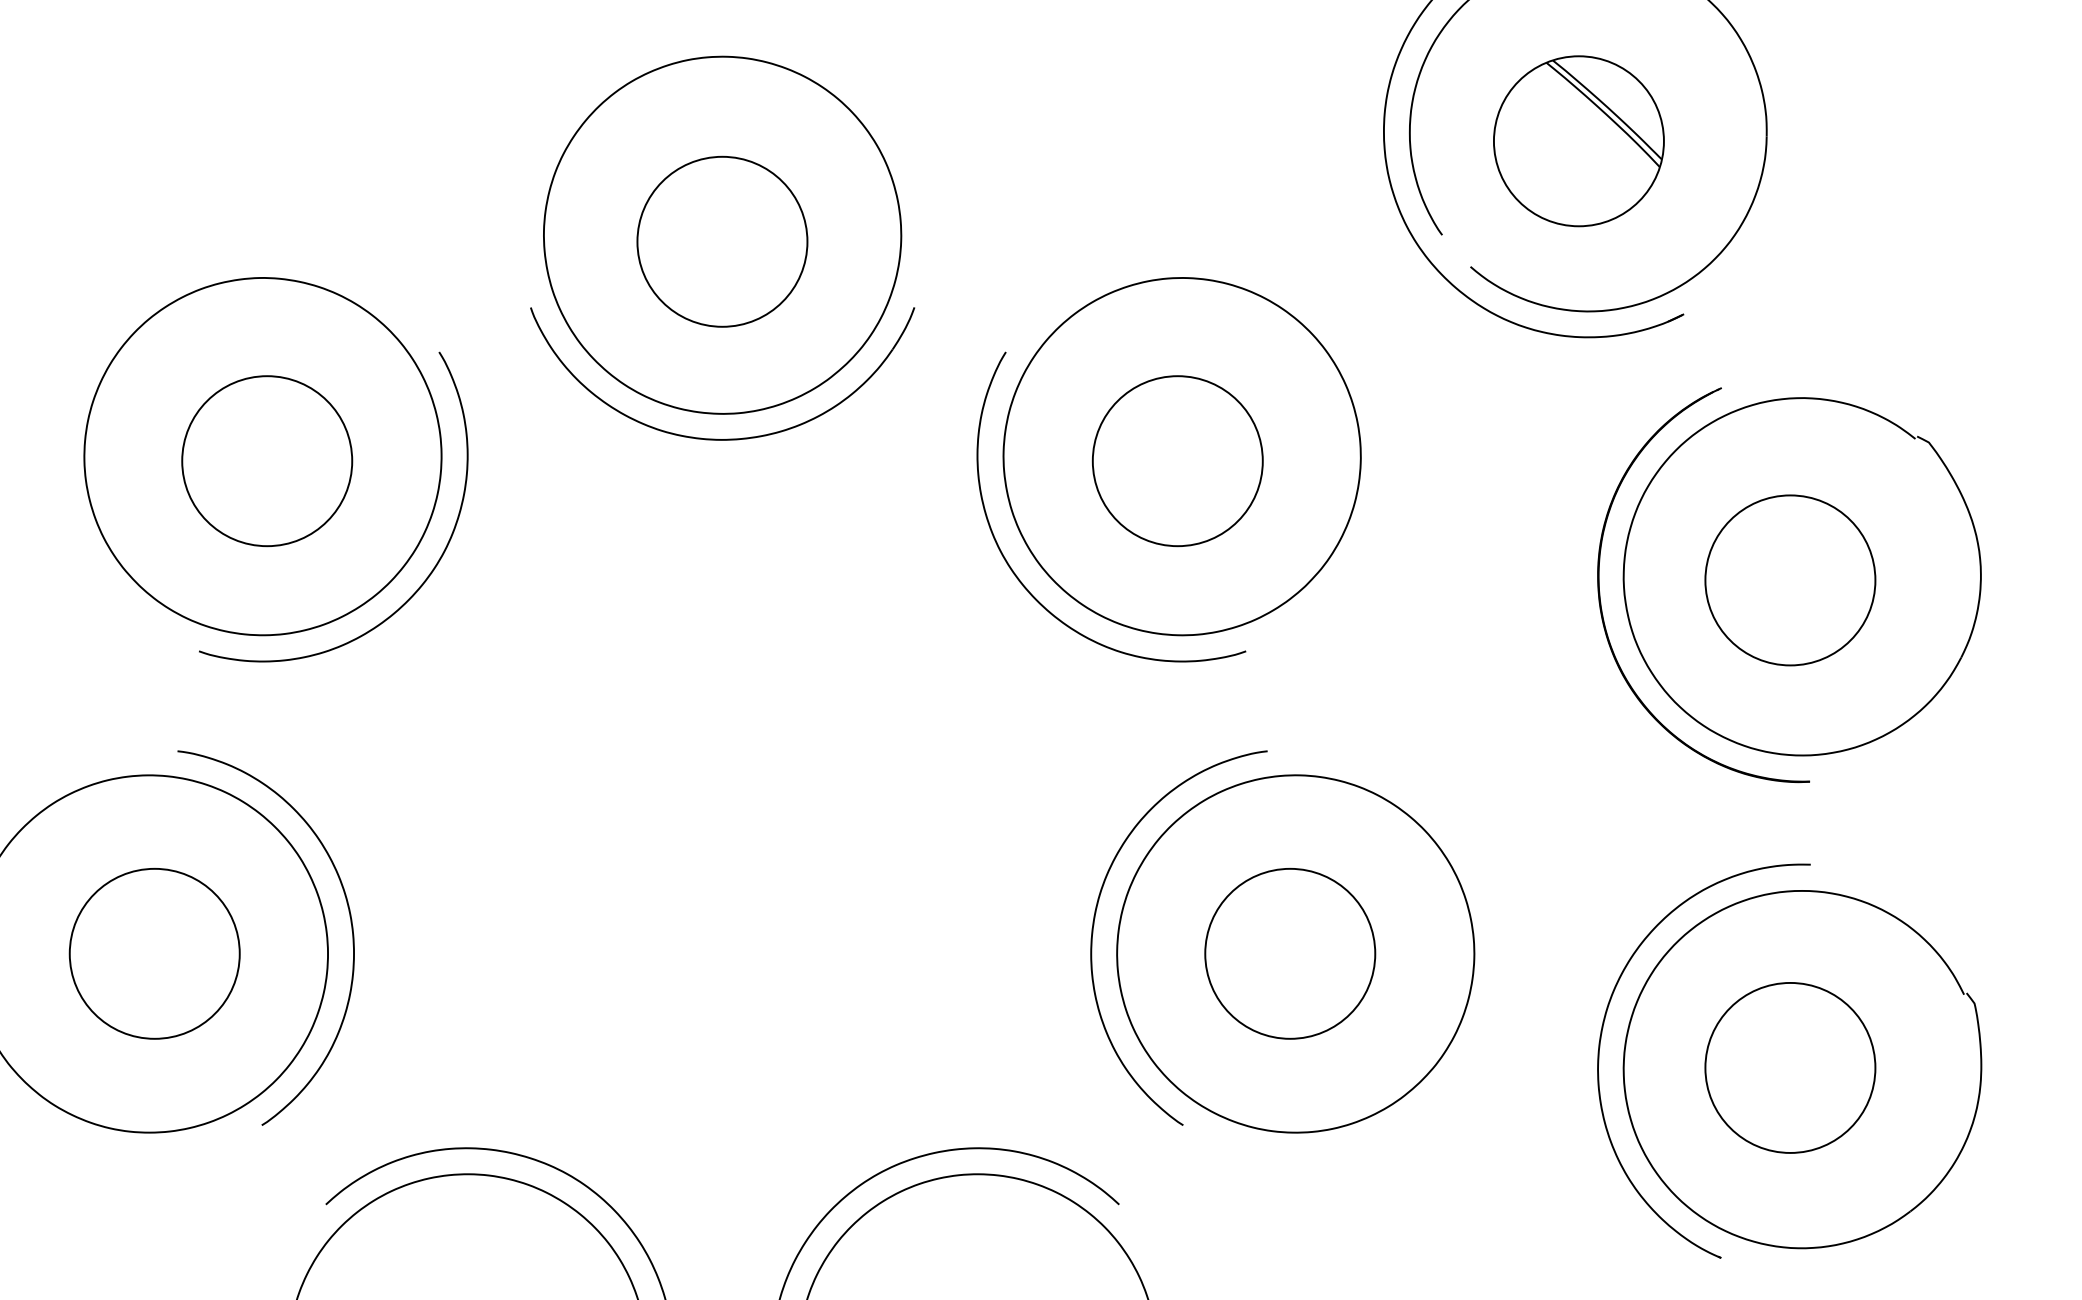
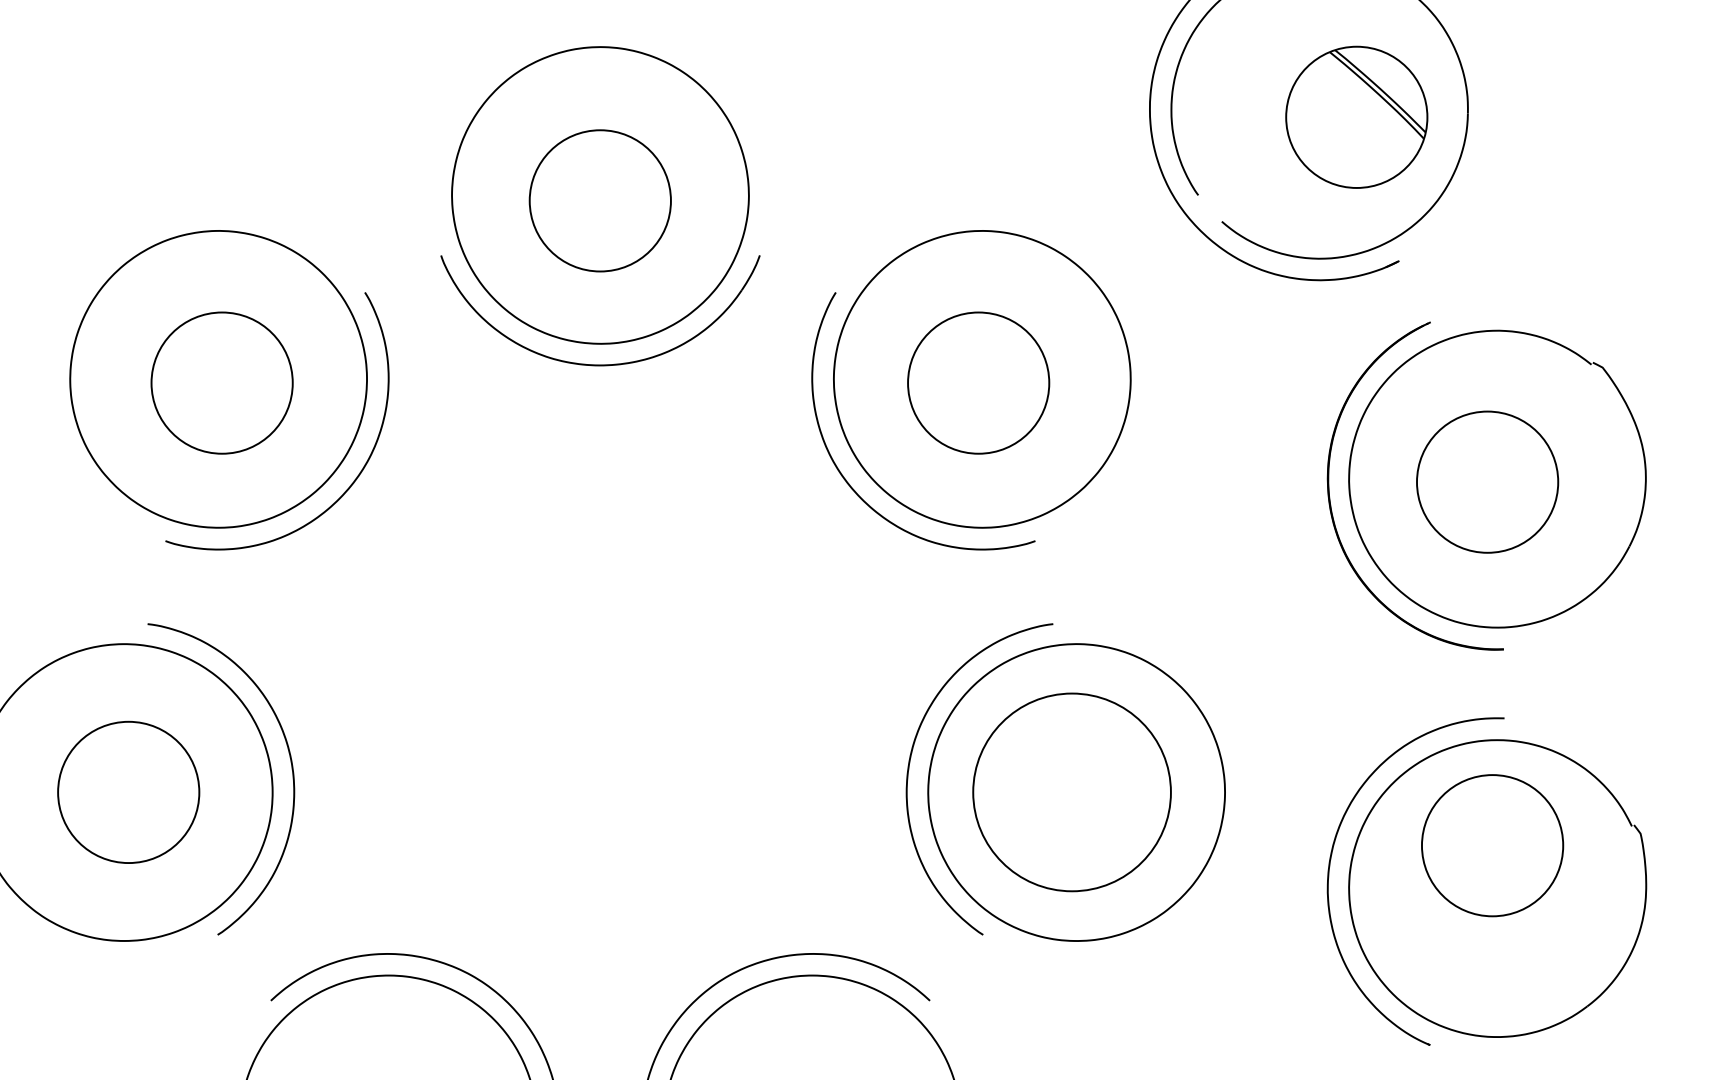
part: (1578, 141) -> (1356, 117), moved
circle: (1290, 953) -> (1072, 792), size x1.4
circle: (1790, 1067) -> (1492, 845), moved

